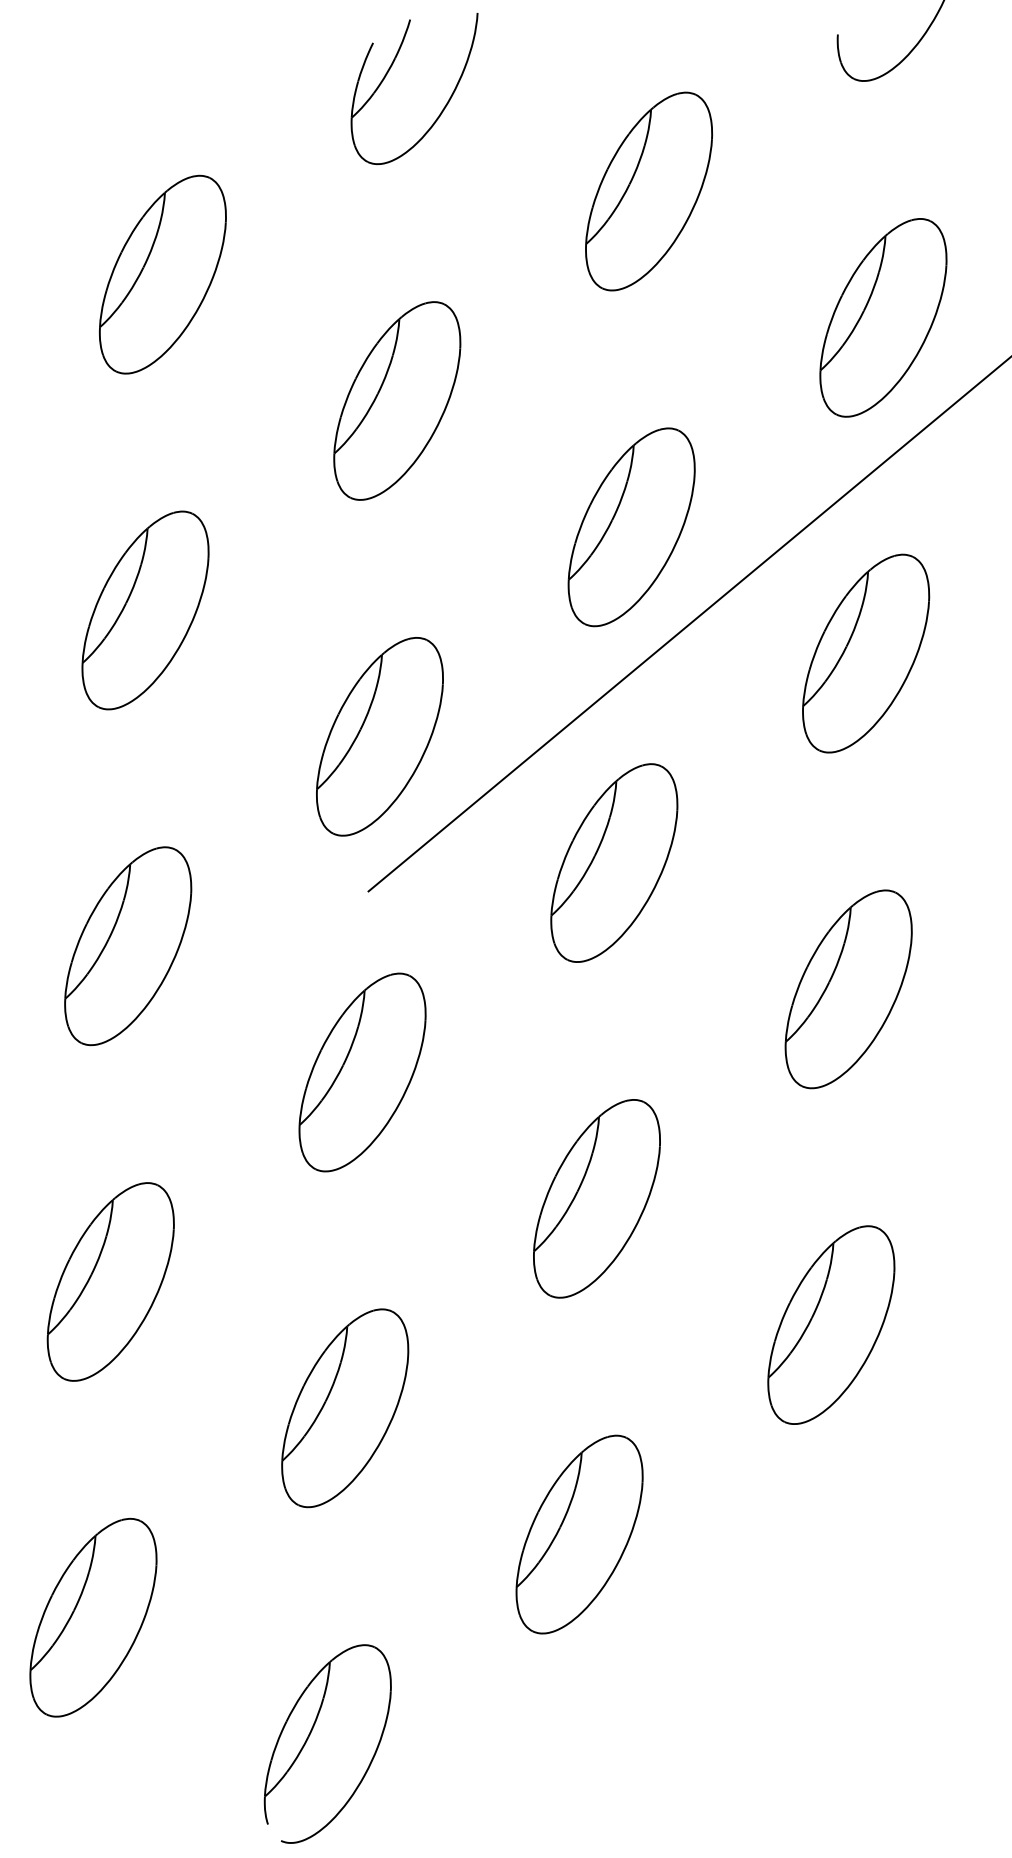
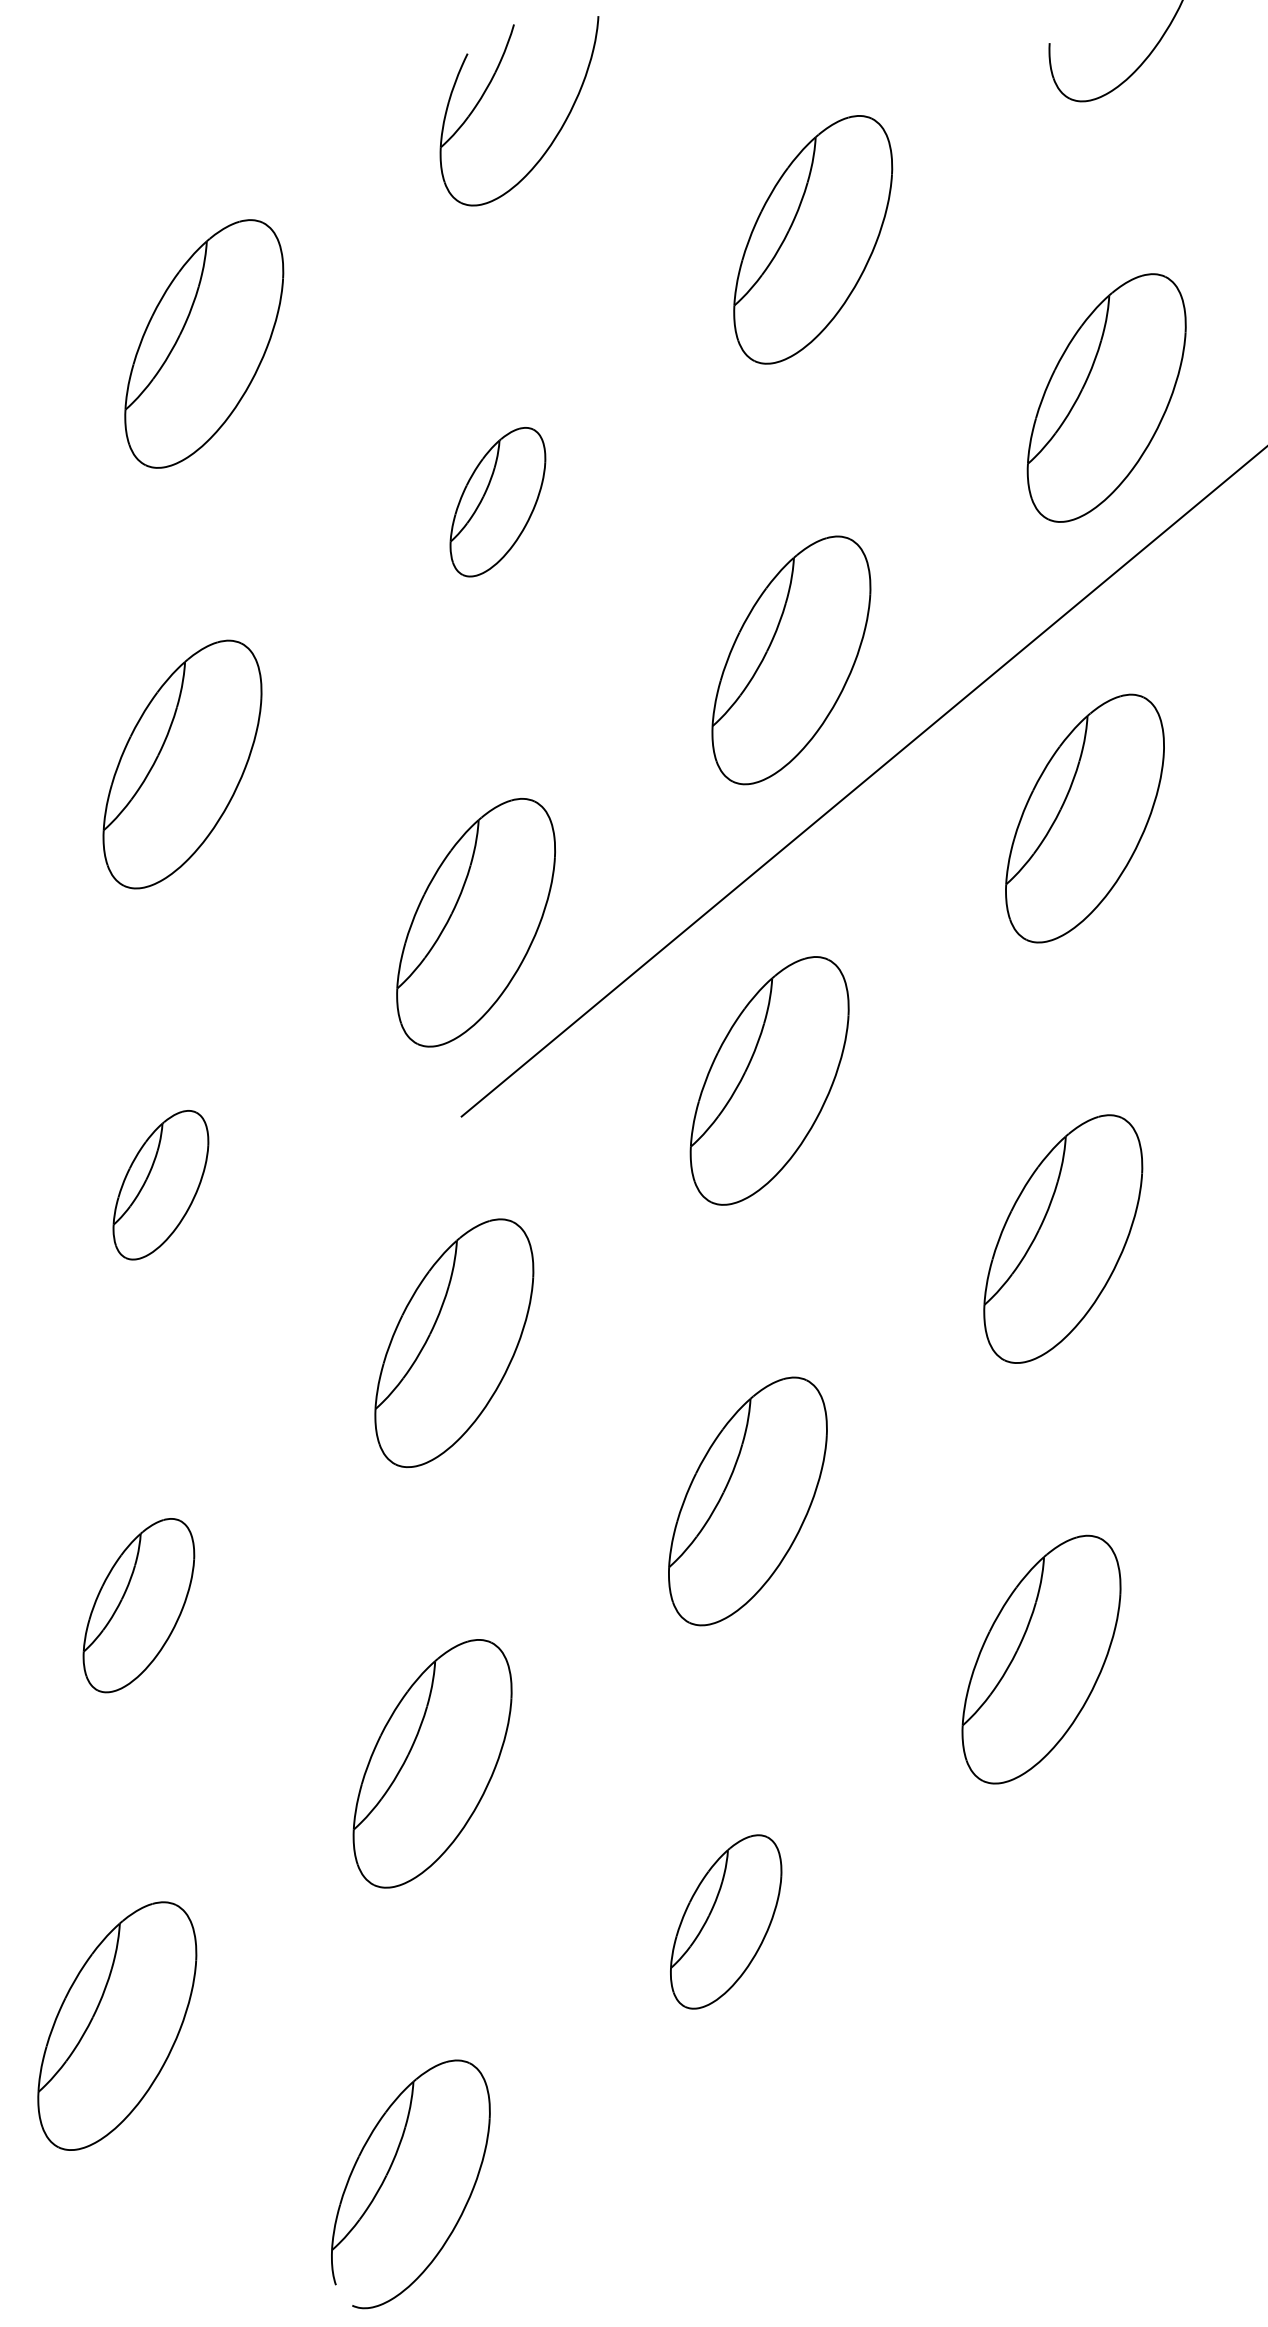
part: (397, 400) -> (498, 501), size x0.6
part: (128, 946) -> (161, 1185), size x0.6
part: (110, 1281) -> (138, 1605), size x0.7
part: (579, 1534) -> (726, 1921), size x0.7

